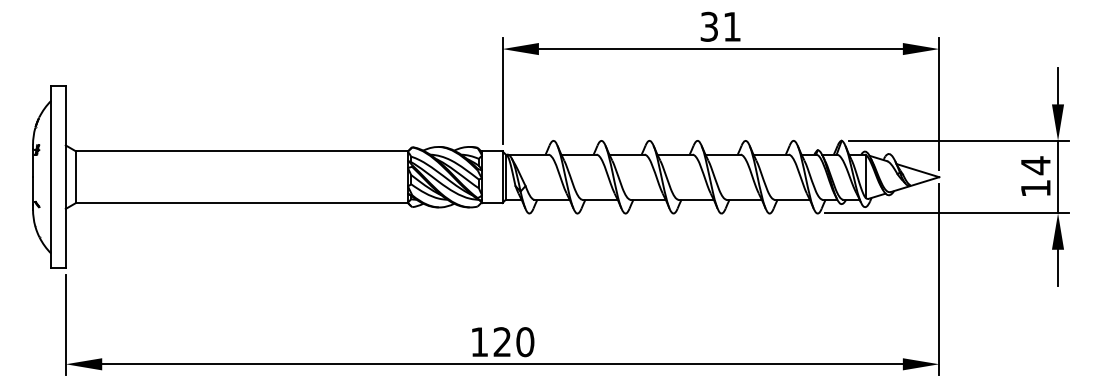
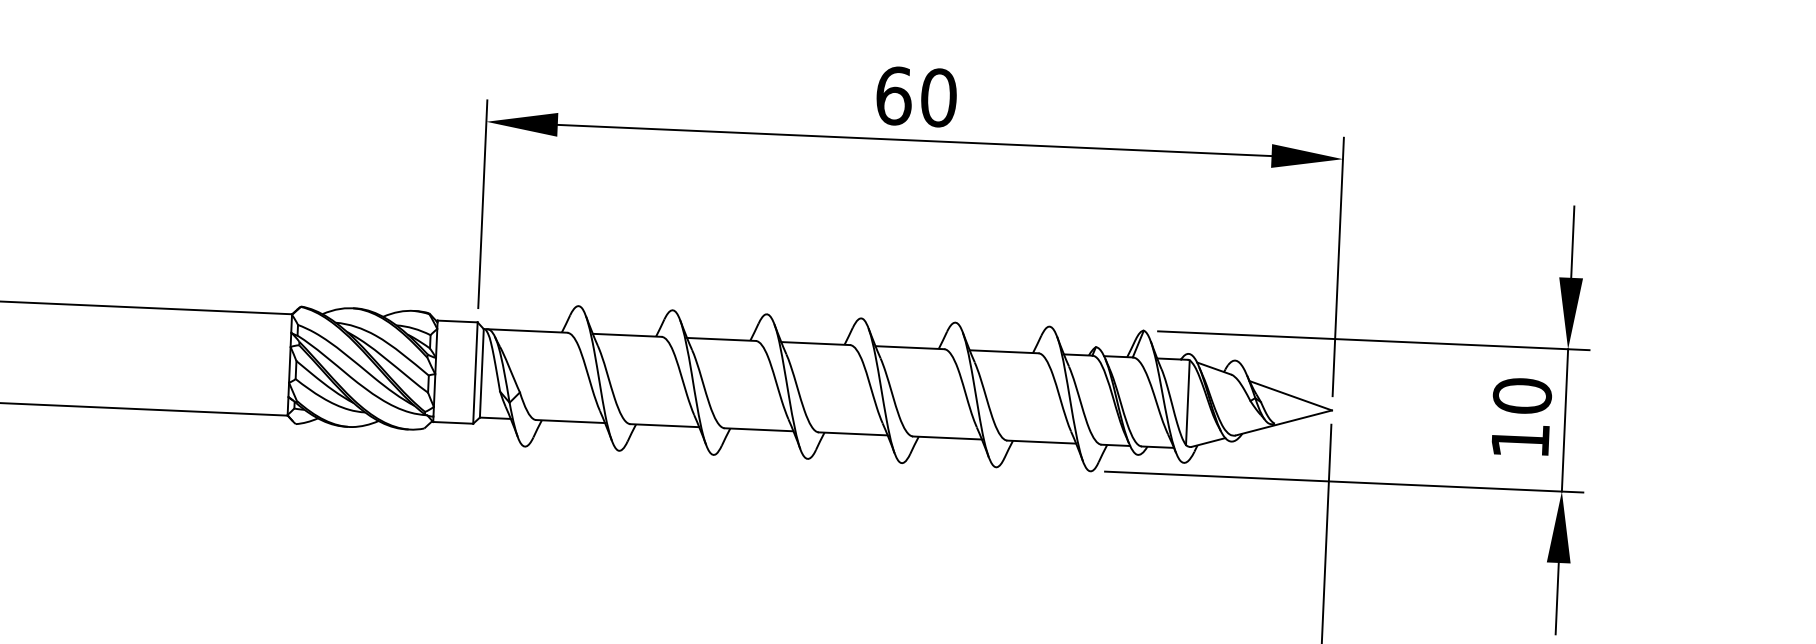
text: (720, 26) -> (915, 96), 31 -> 60
text: (1035, 165) -> (1521, 395), 14 -> 10

